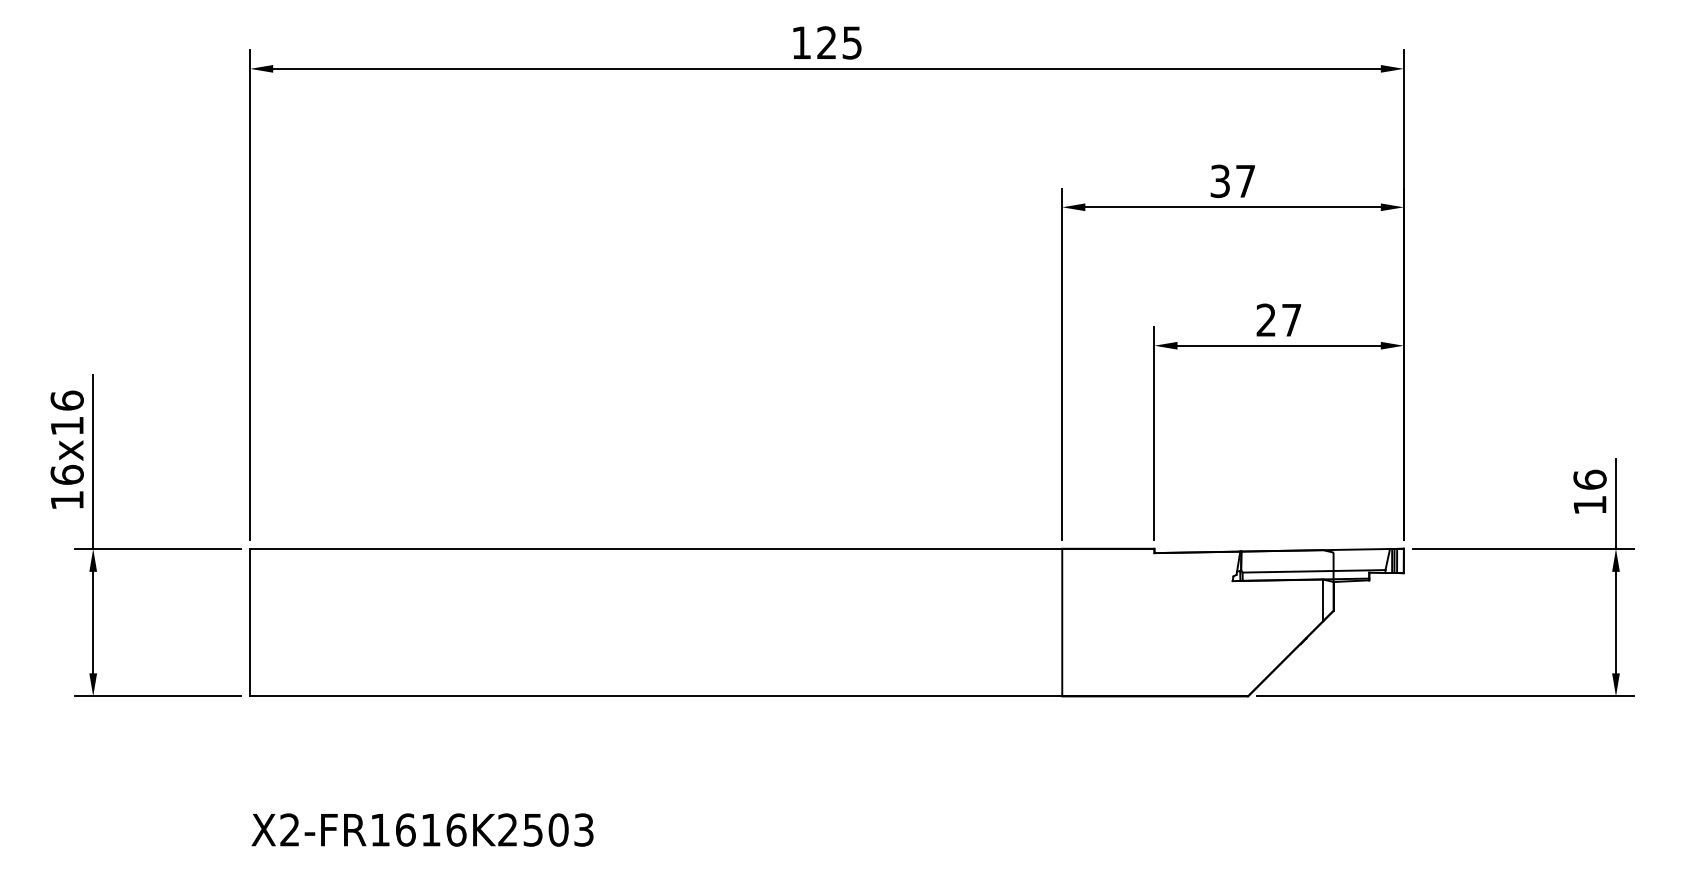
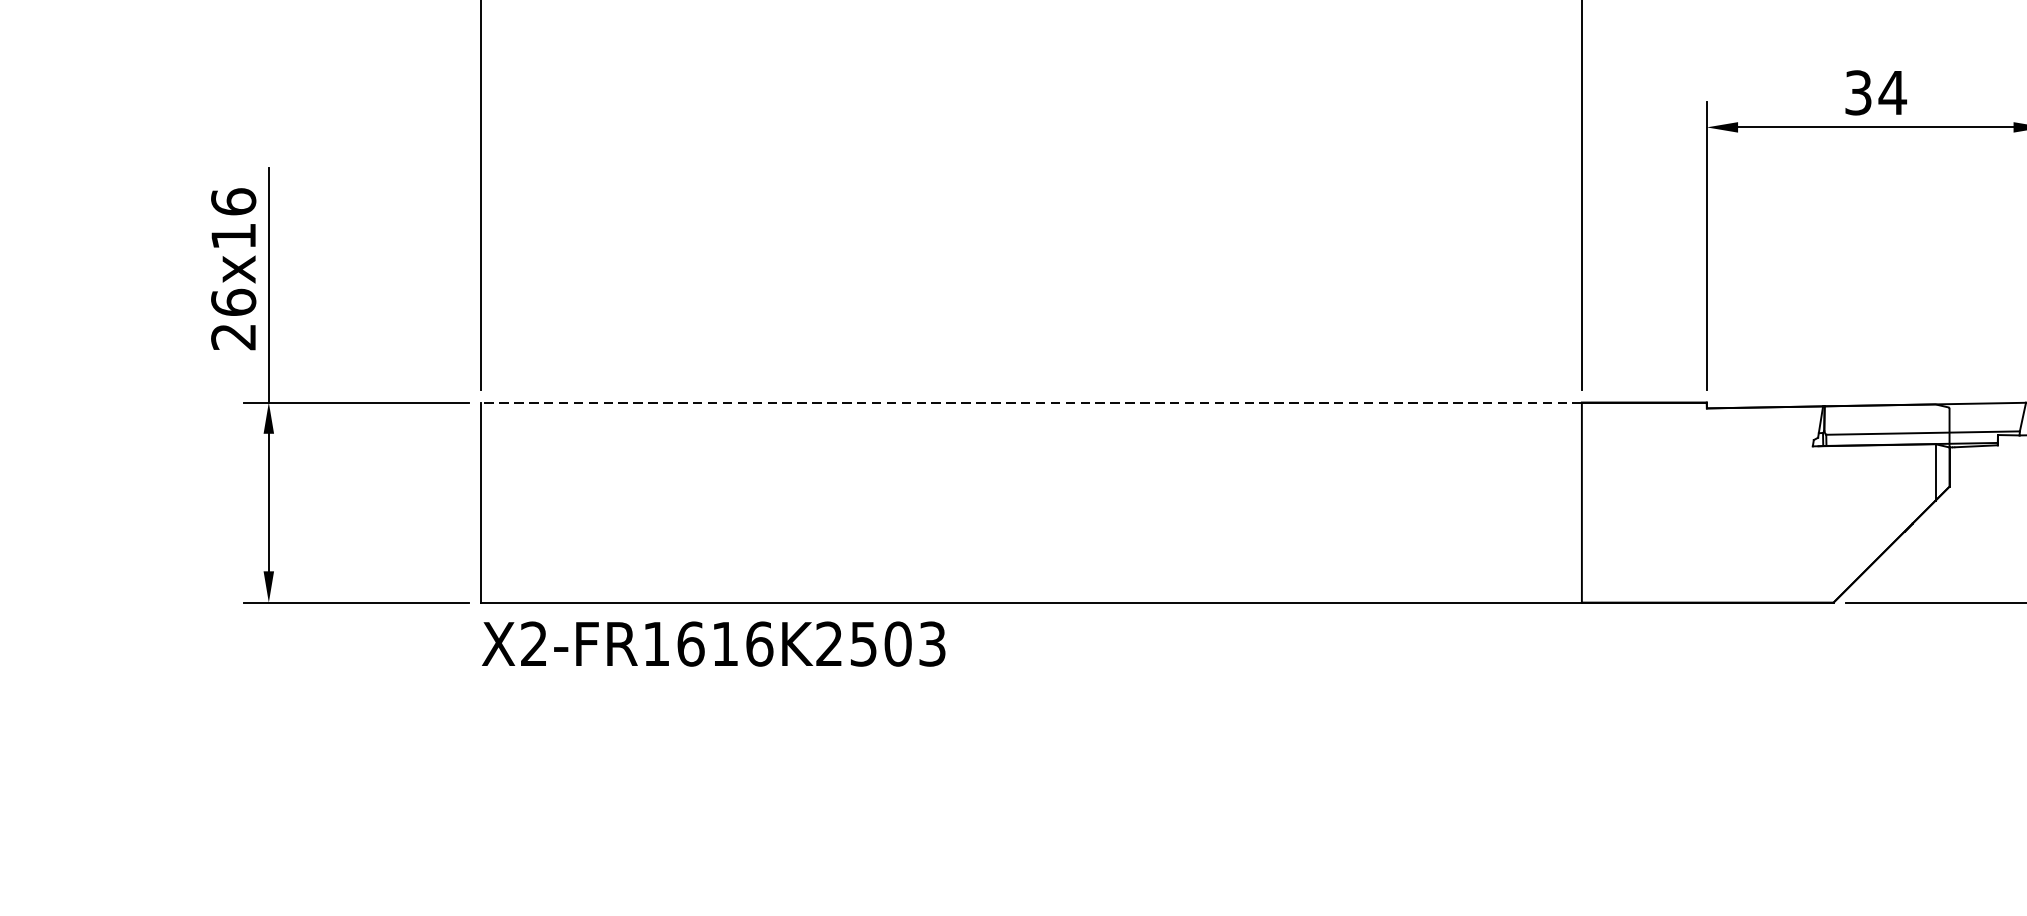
text: (1279, 319) -> (1876, 91), 27 -> 34
text: (66, 500) -> (232, 337), 16x16 -> 26x16
line: (655, 548) -> (1030, 402), solid -> dashed
text: (422, 829) -> (713, 643), moved

